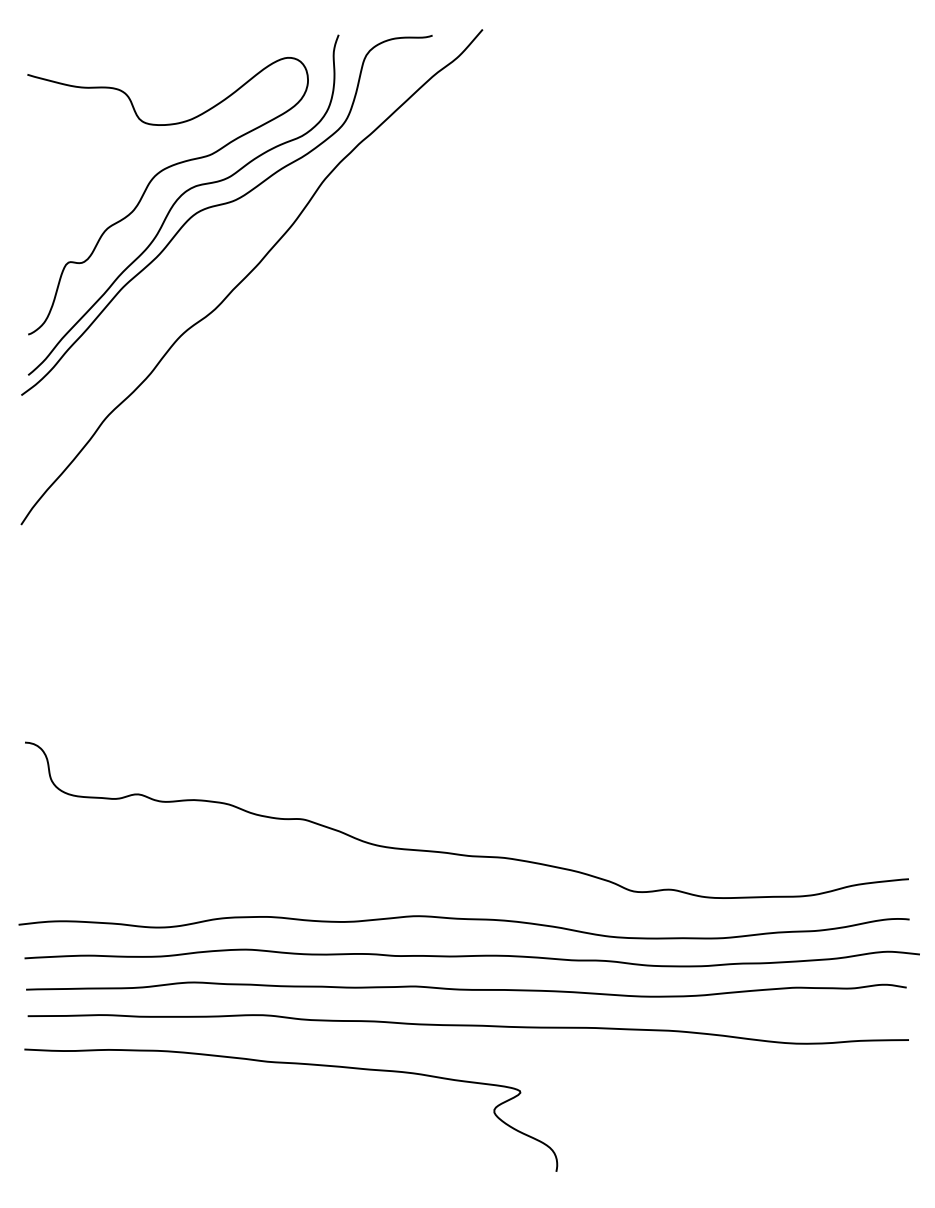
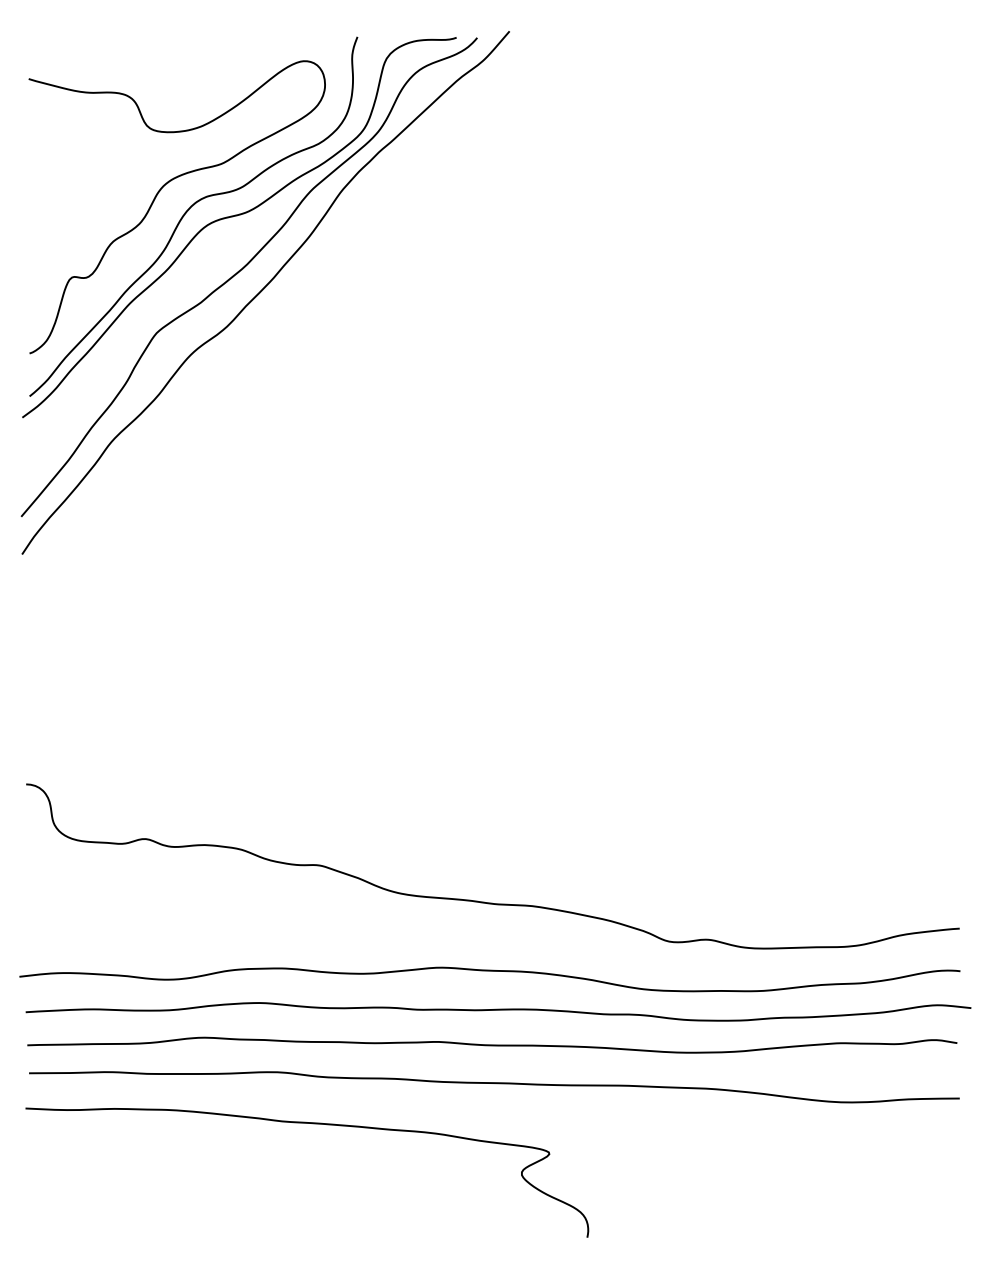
curve: (230, 255) -> (243, 269), added

